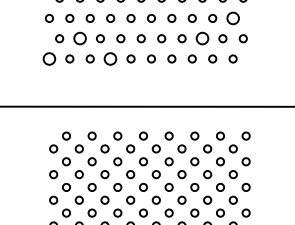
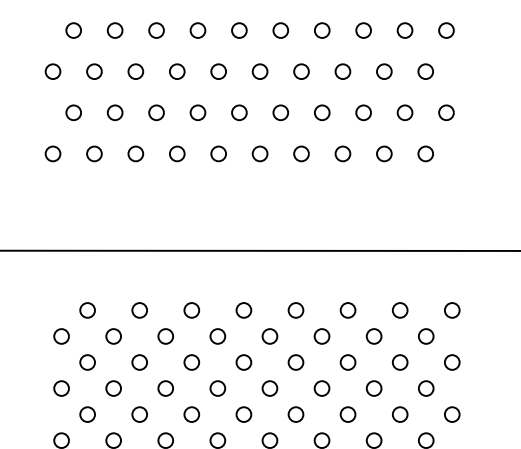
circle: (232, 18) -> (424, 71), size x0.62
circle: (79, 38) -> (114, 112), size x0.62
circle: (202, 38) -> (363, 112), size x0.62
circle: (49, 58) -> (53, 152), size x0.62
circle: (110, 58) -> (176, 152), size x0.62

